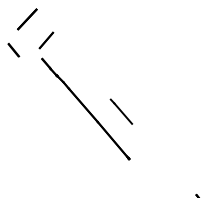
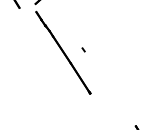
line: (123, 113) -> (90, 59), removed

